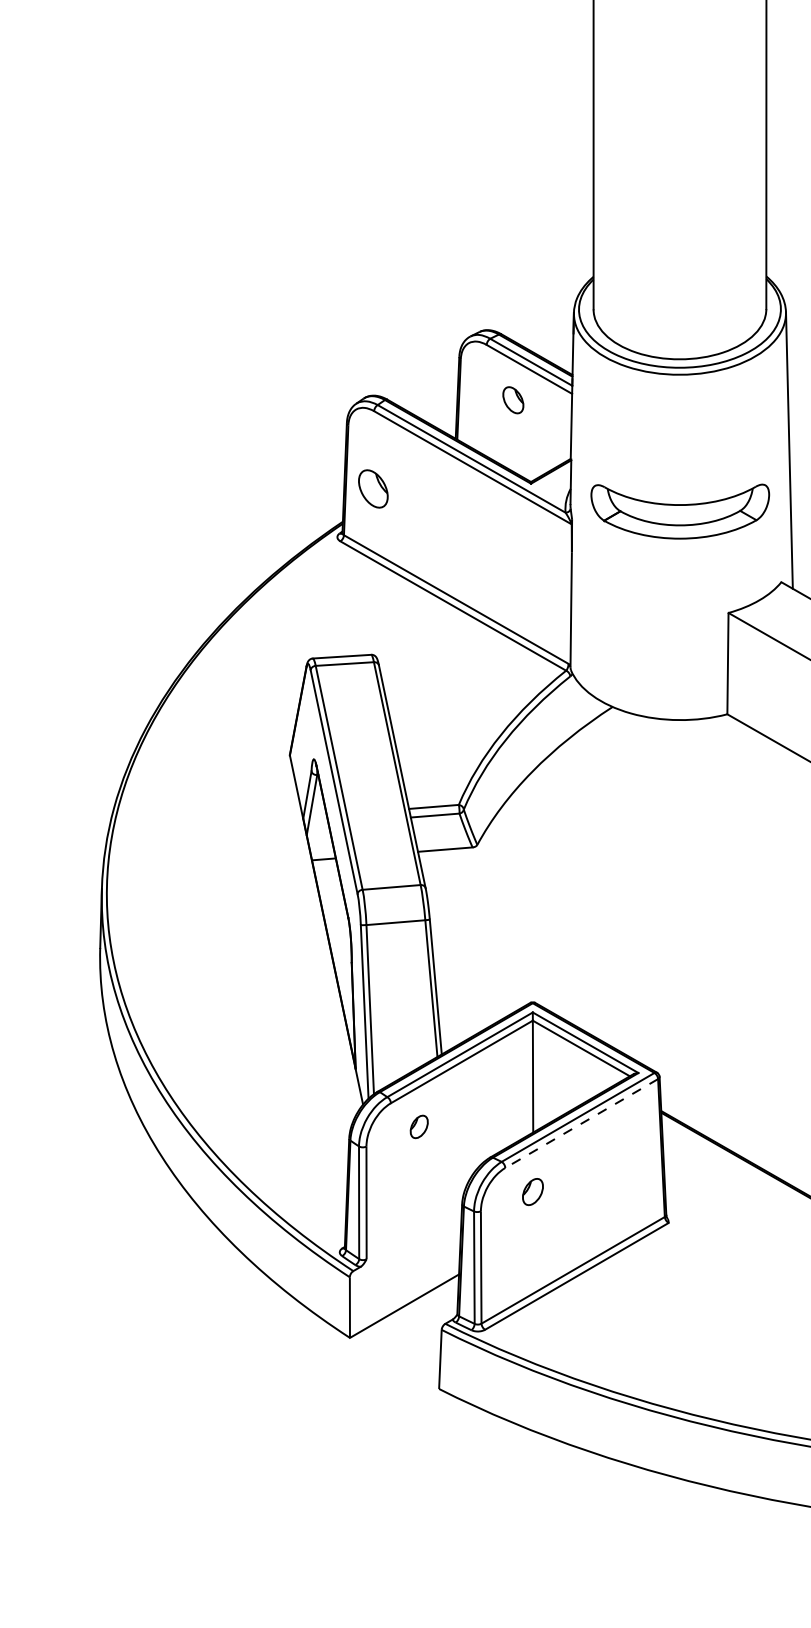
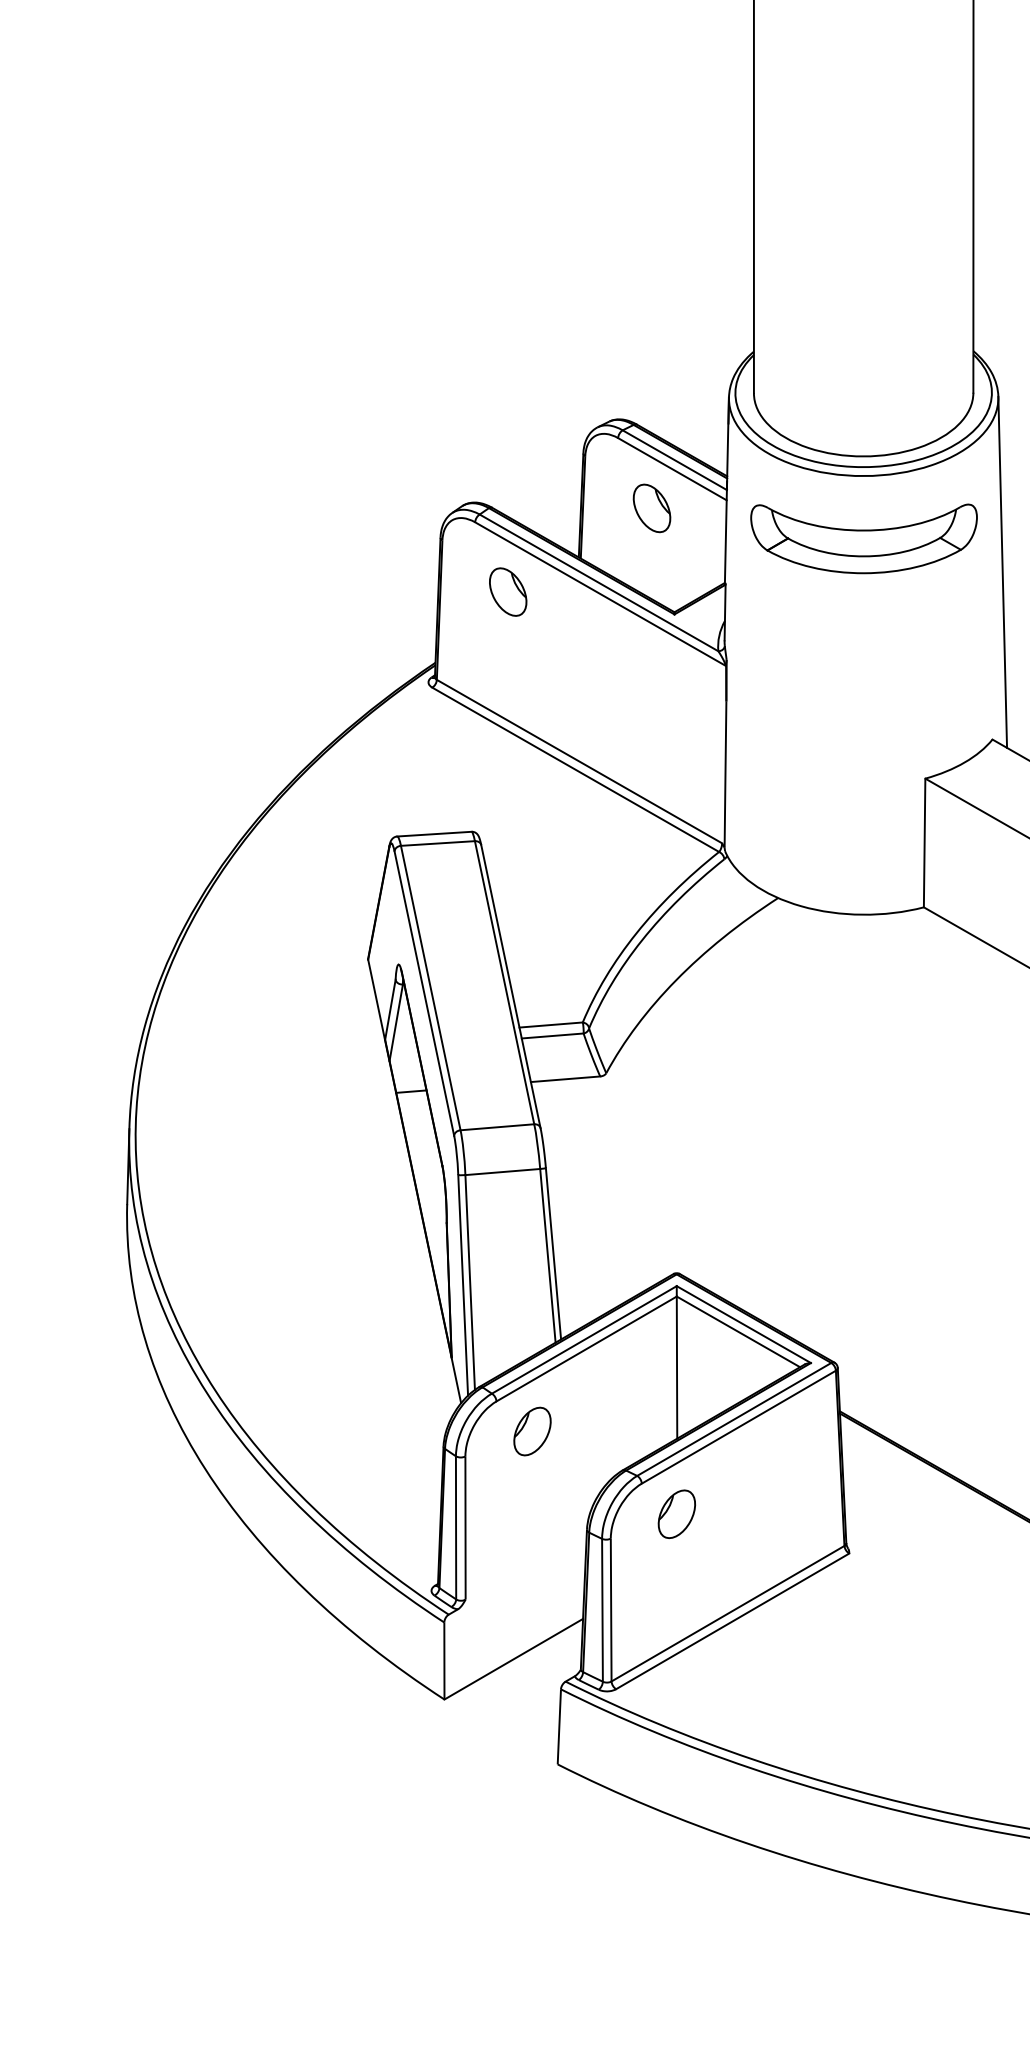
part: (512, 400) -> (651, 508), size x1.43
part: (373, 488) -> (508, 591), moved
part: (679, 511) -> (863, 538), moved
line: (581, 1123) -> (738, 1427), dashed -> solid
part: (419, 1126) -> (532, 1431), size x1.67
part: (532, 1191) -> (676, 1513), size x1.43

